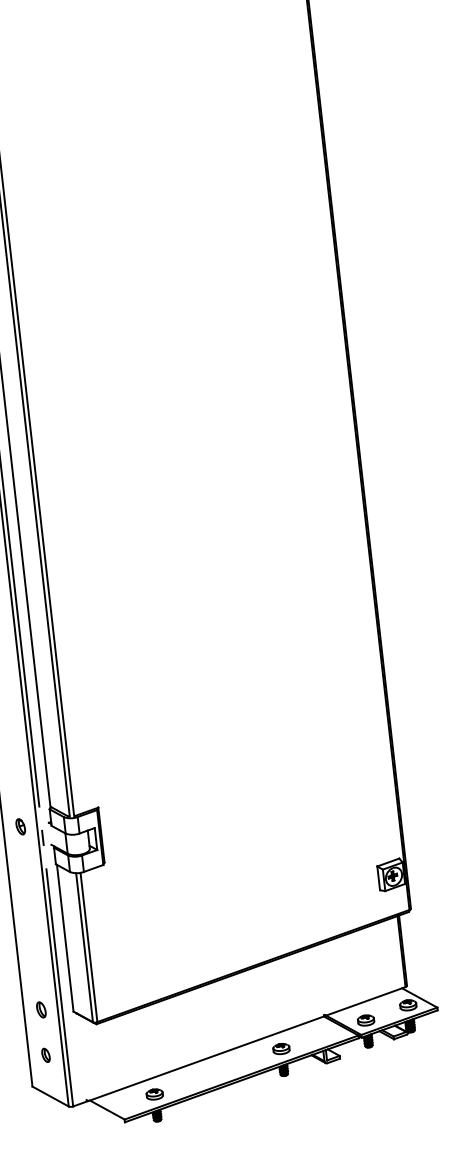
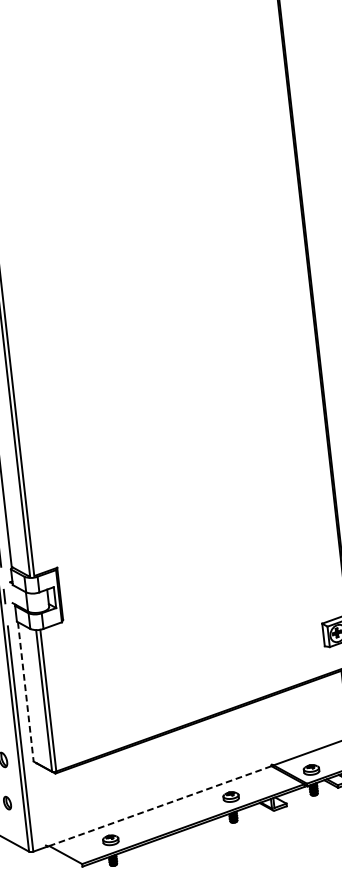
line: (65, 938) -> (26, 692), solid -> dashed
line: (206, 1058) -> (159, 806), solid -> dashed

